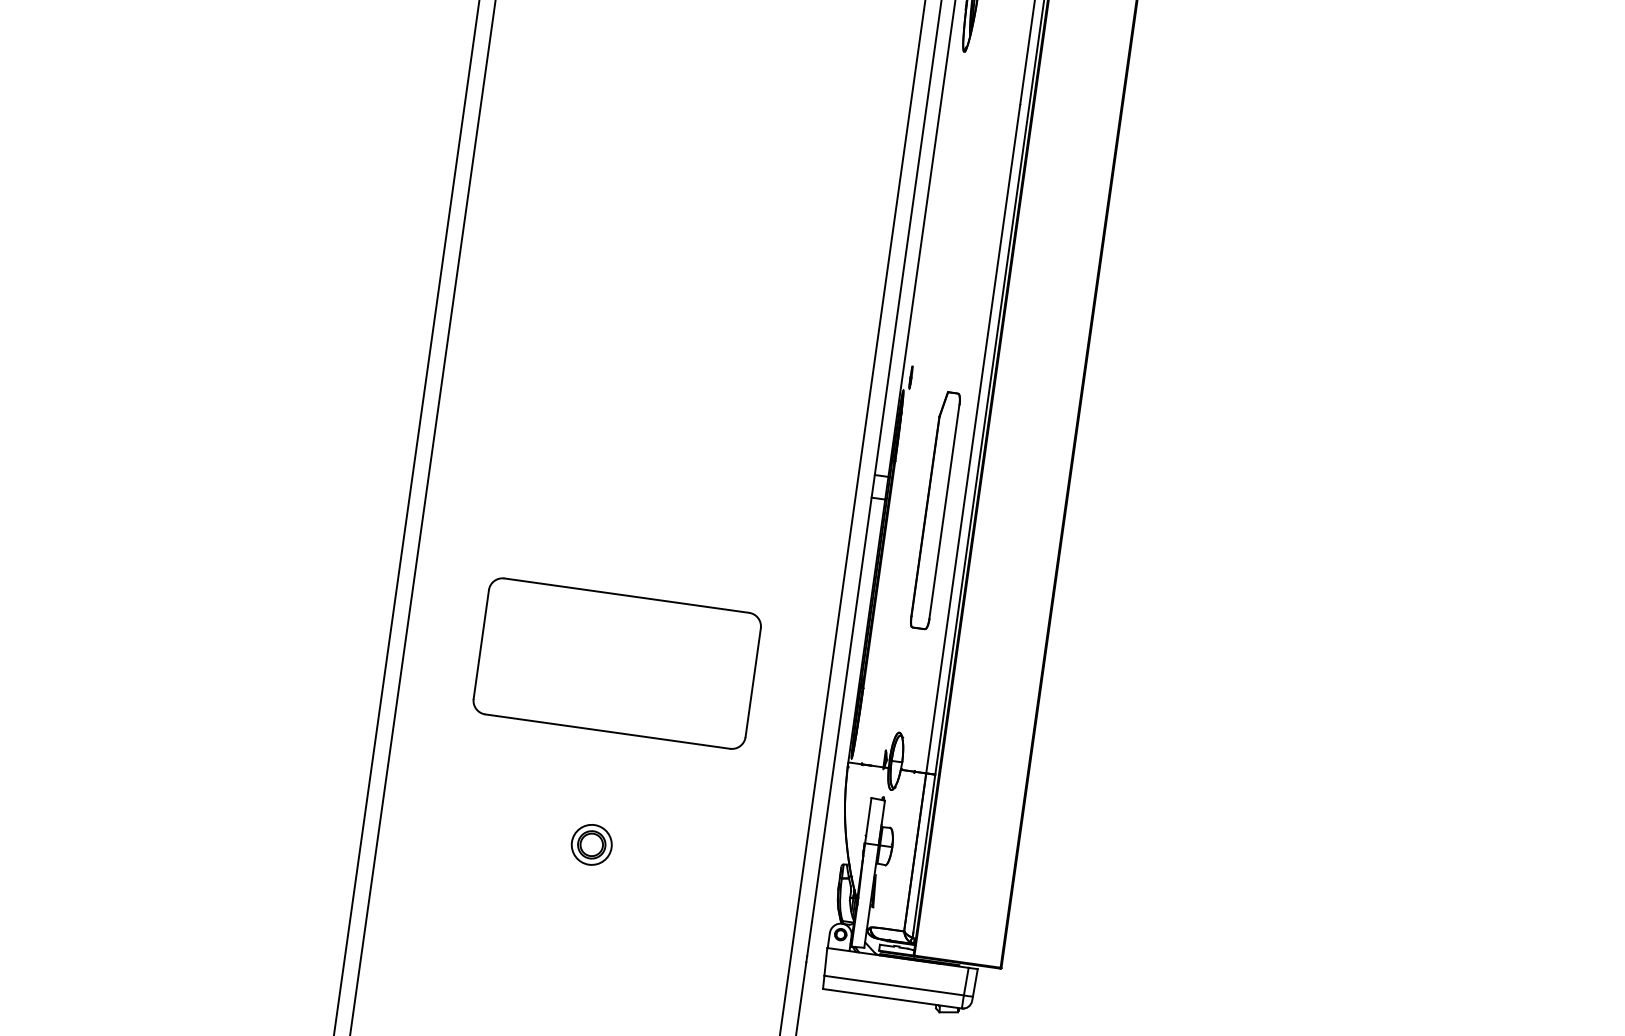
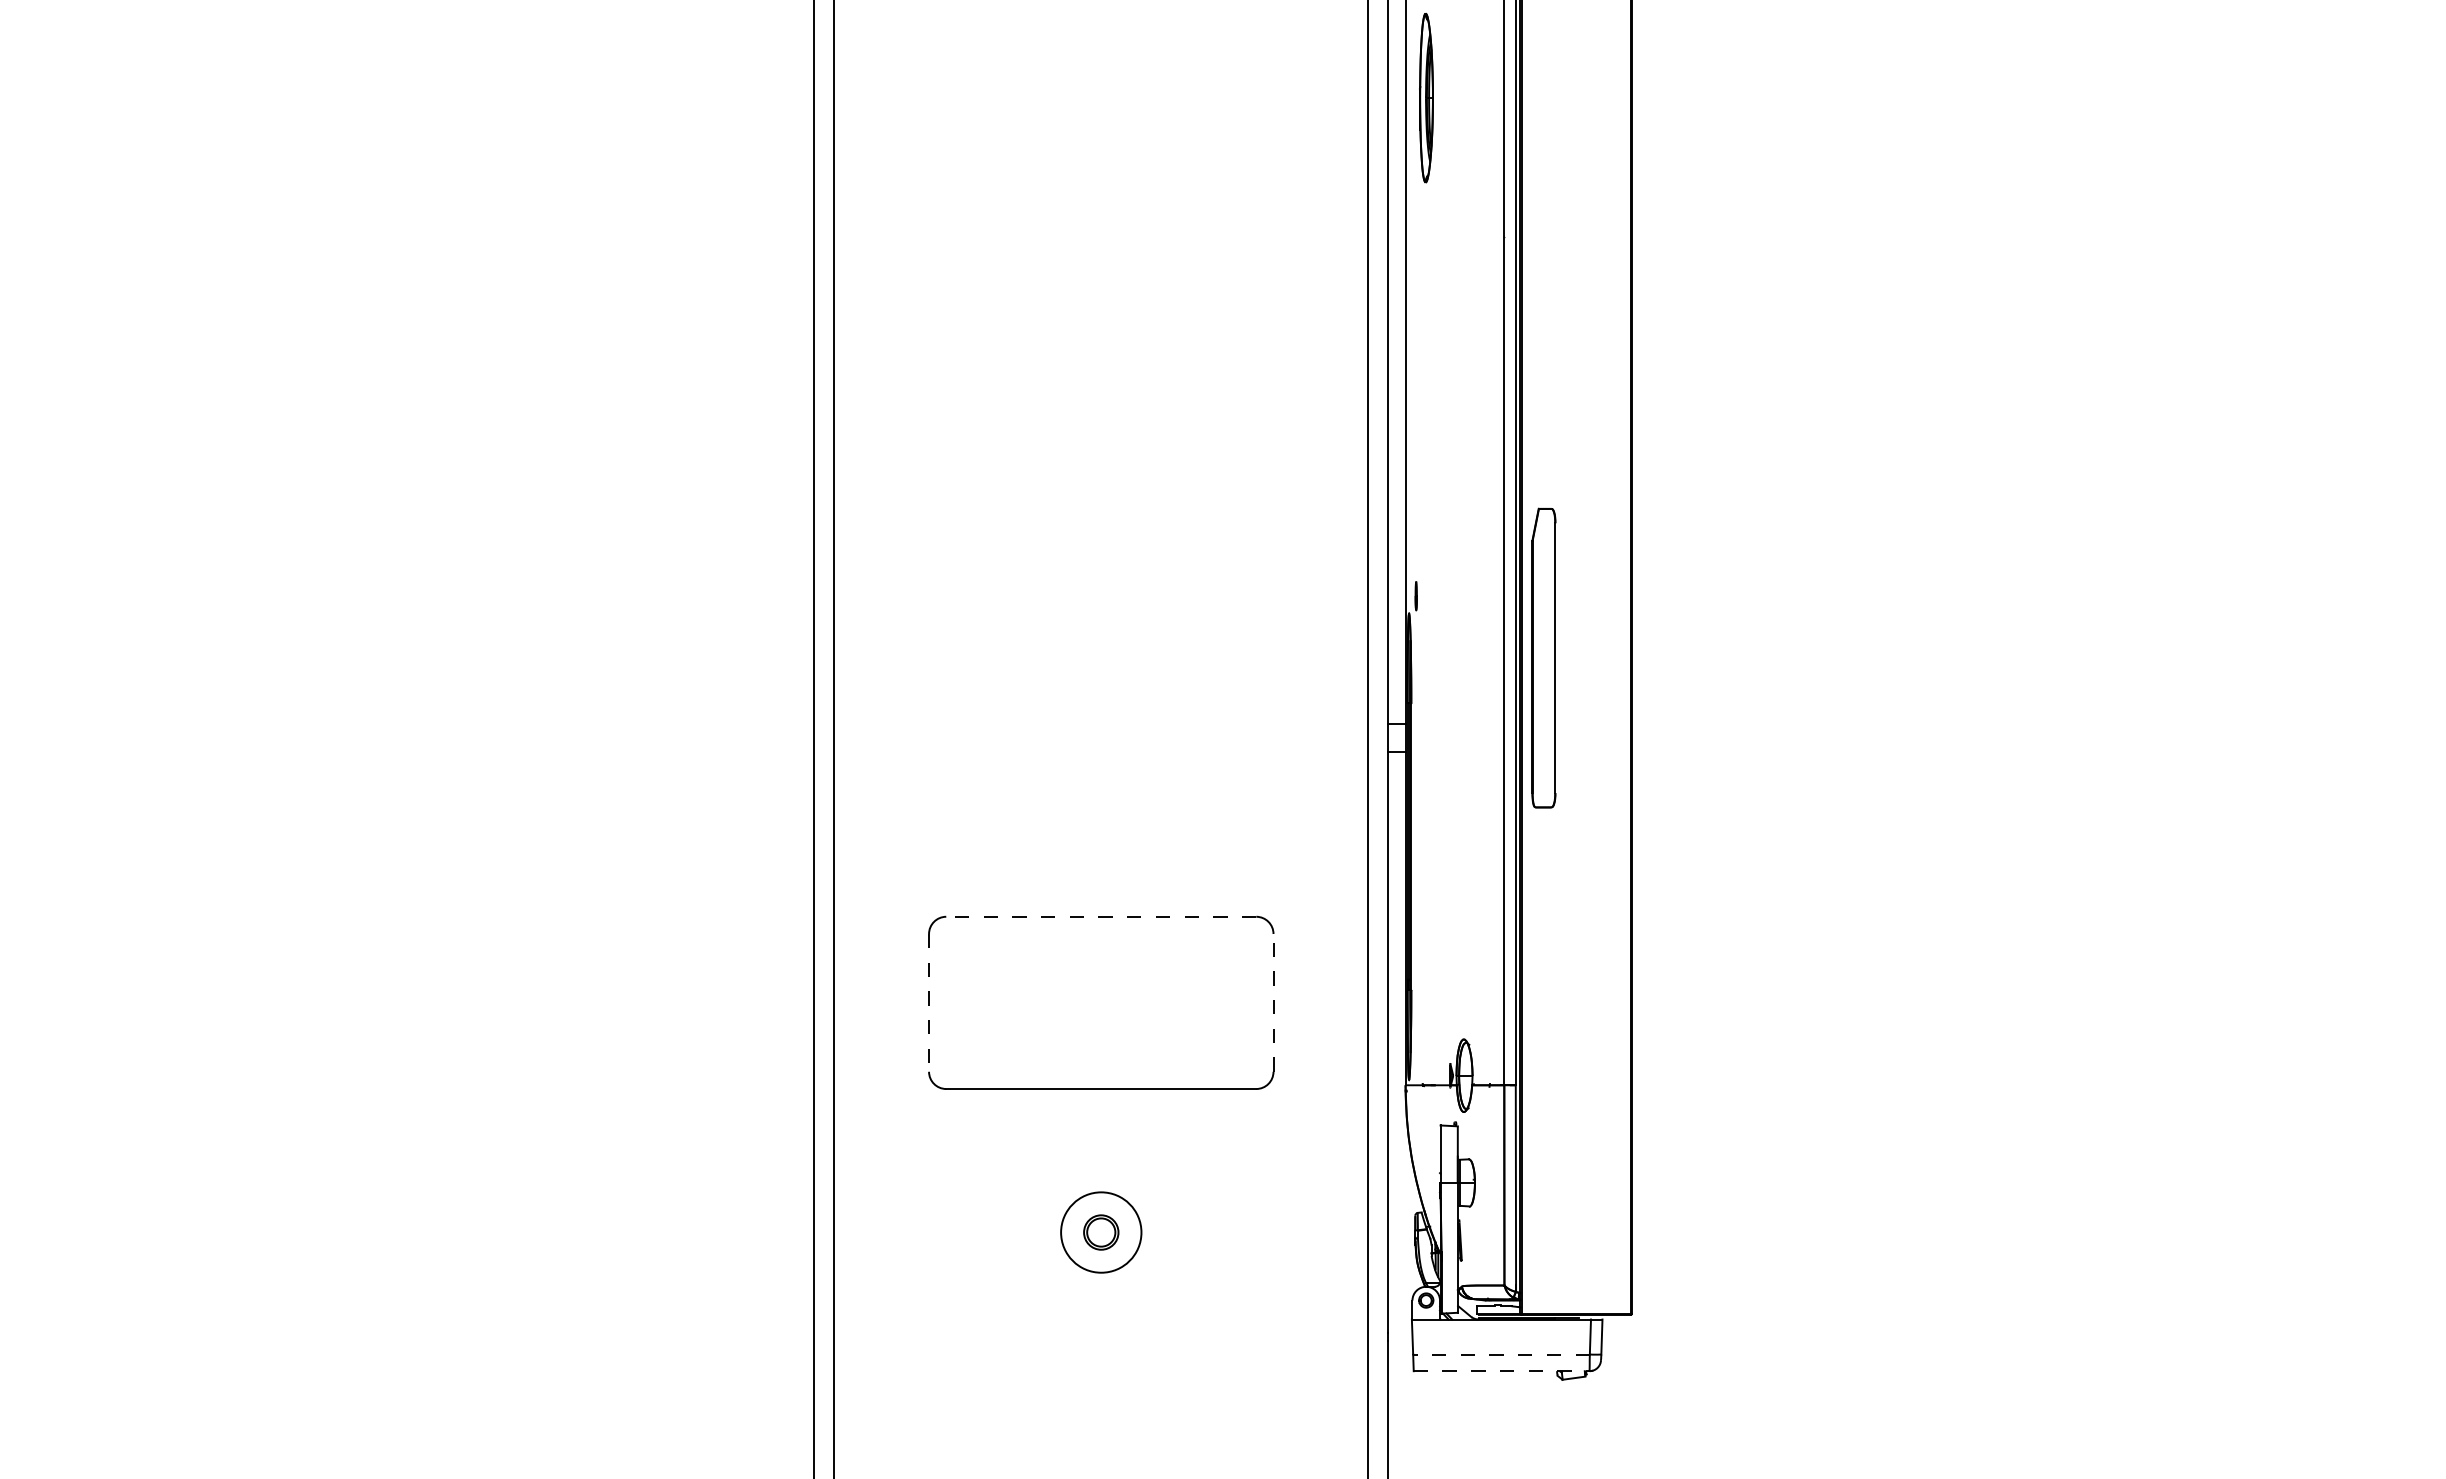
part: (935, 509) -> (1543, 657), moved
line: (626, 595) -> (1100, 916), solid -> dashed
line: (481, 644) -> (929, 1002), solid -> dashed
line: (753, 682) -> (1273, 1002), solid -> dashed
circle: (591, 844) -> (1101, 1232), size x1.6
line: (894, 985) -> (1501, 1354), solid -> dashed
line: (892, 998) -> (1501, 1371), solid -> dashed

